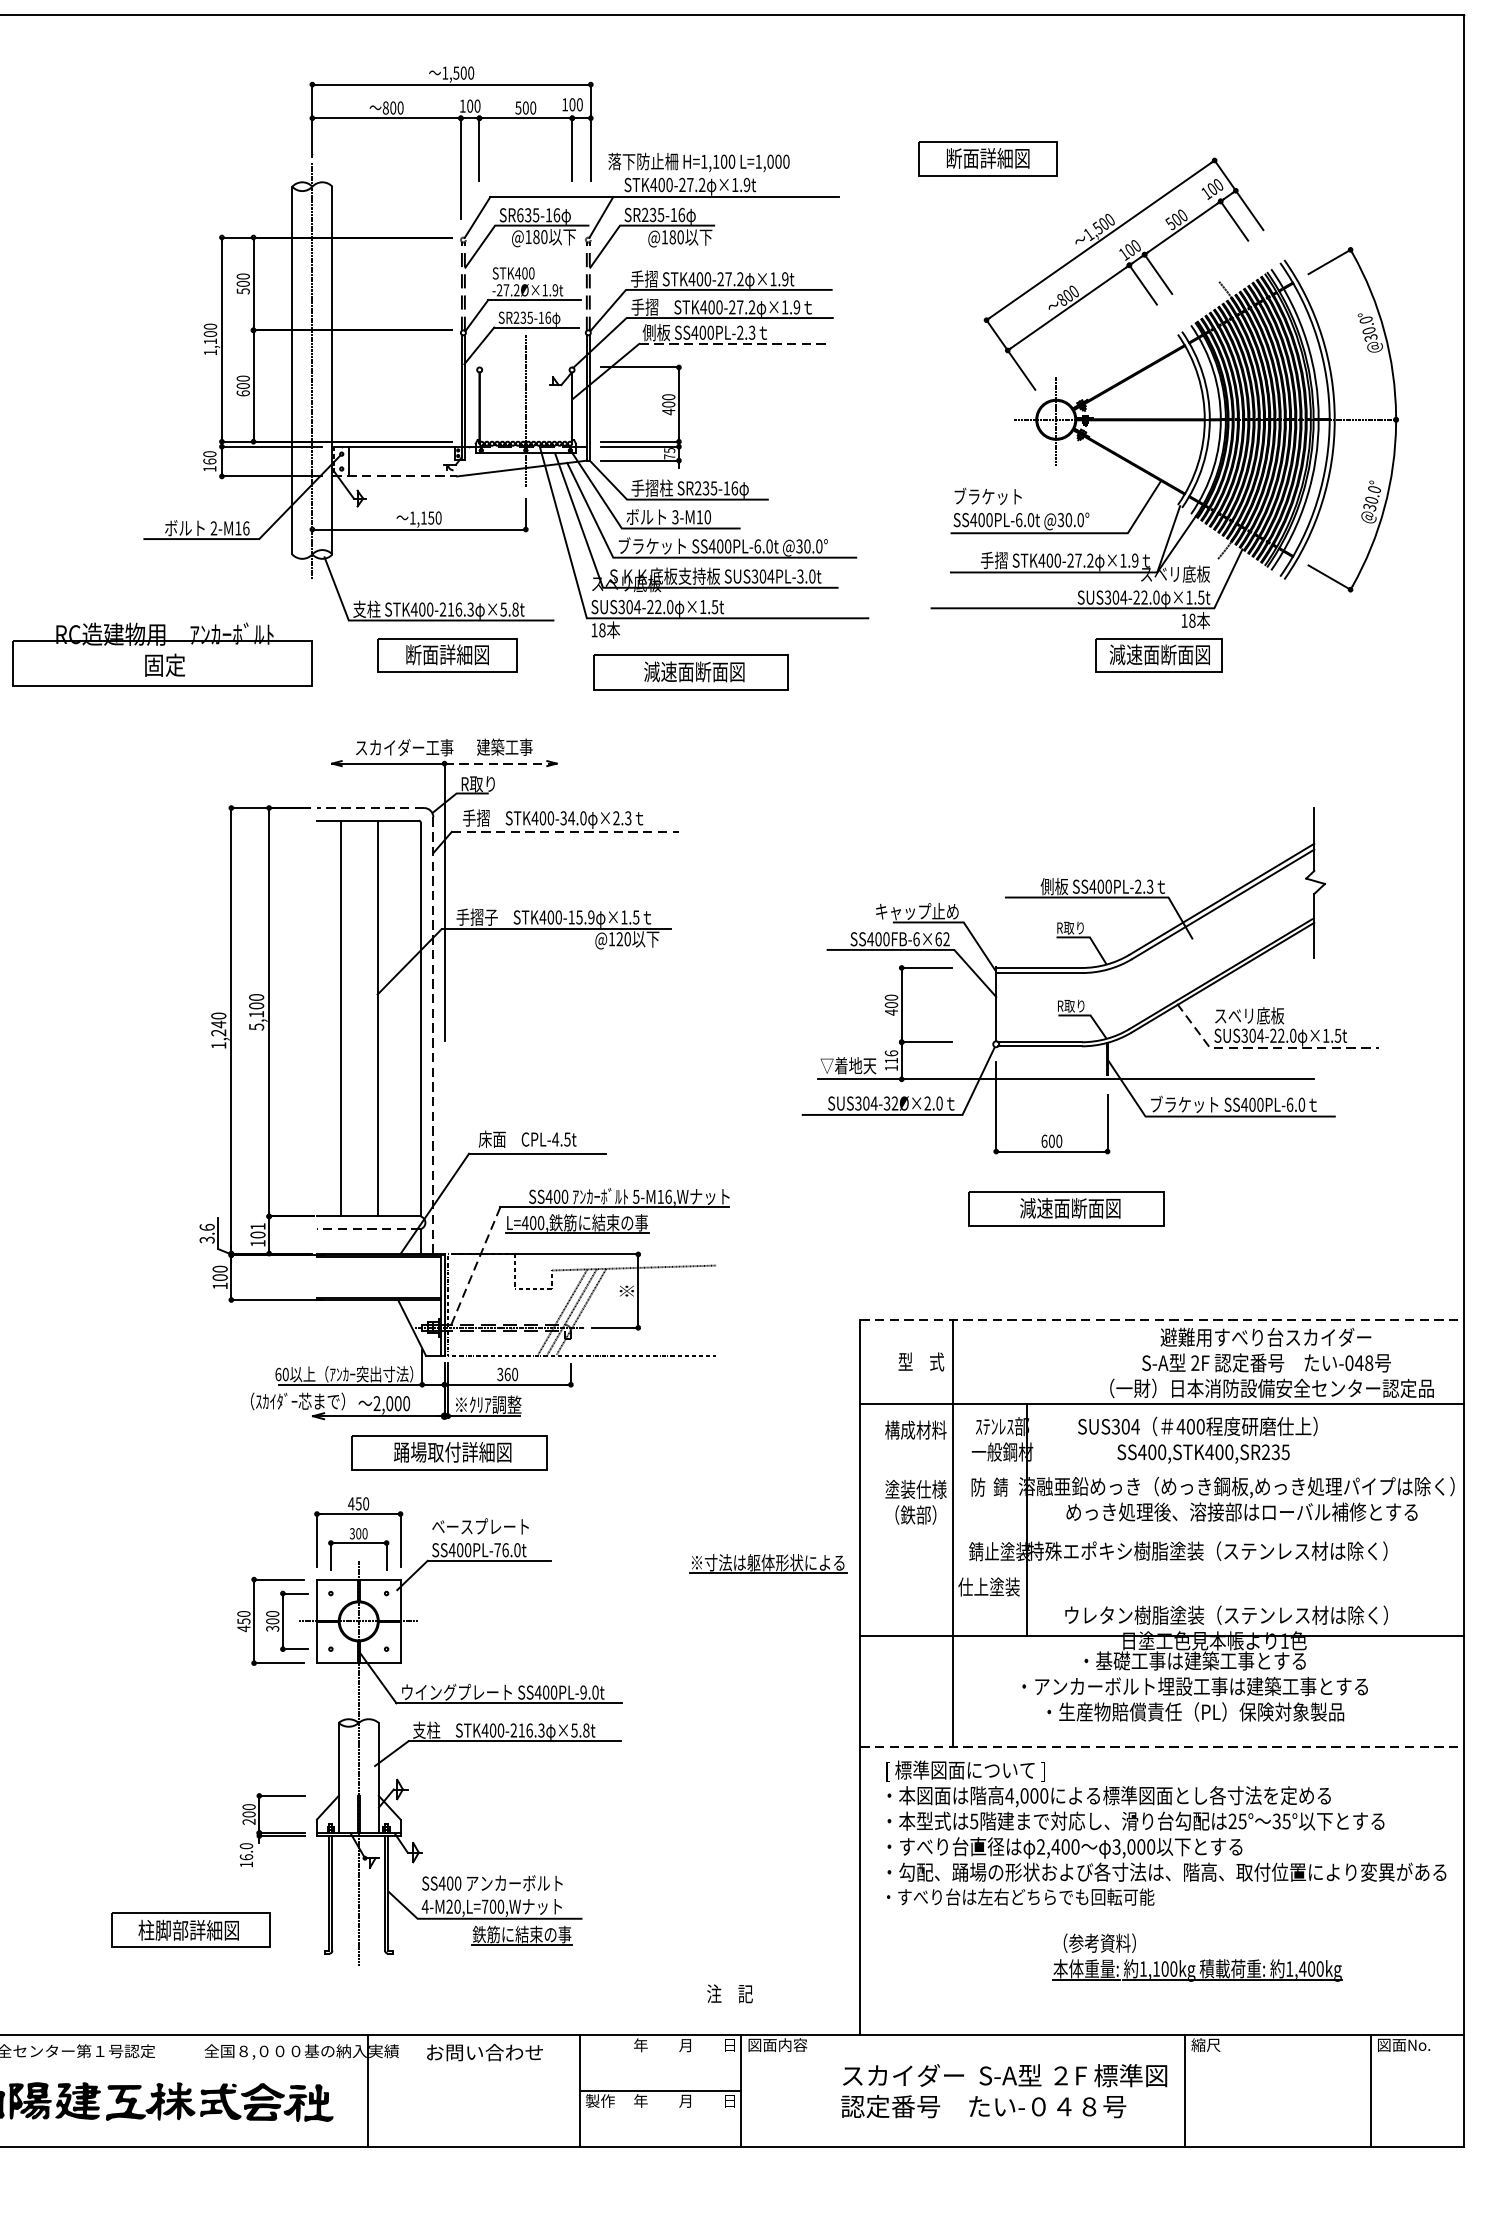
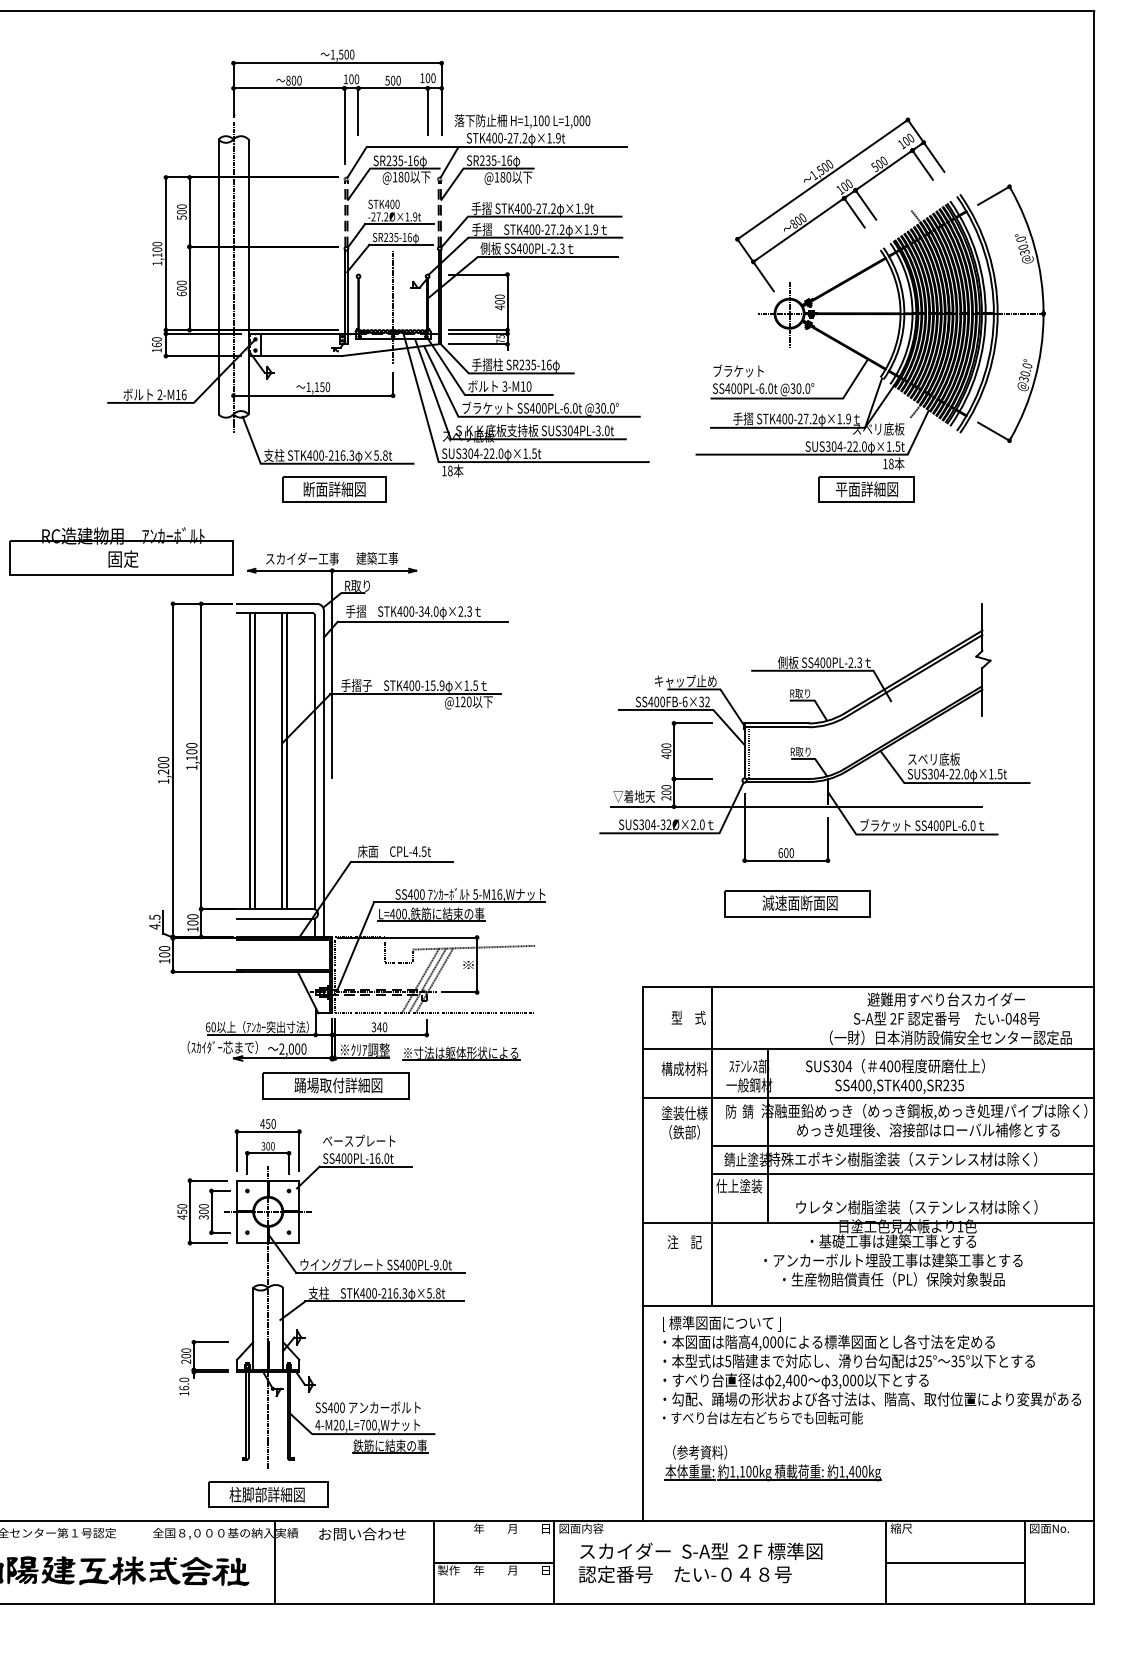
part: (987, 158) -> (738, 118), removed
text: (519, 214) -> (388, 160), SR635-16 -> SR235-16
line: (733, 344) -> (548, 257), dashed -> solid
line: (395, 477) -> (295, 356), dashed -> solid
part: (162, 654) -> (121, 551), moved
text: (1159, 654) -> (866, 489), 減速面断面図 -> 平面詳細図
part: (690, 672) -> (516, 502), removed
line: (500, 763) -> (374, 570), dashed -> solid
line: (371, 807) -> (277, 603), dashed -> solid
line: (565, 831) -> (422, 621), dashed -> solid
text: (938, 938) -> (701, 701), SS400FB-6×62 -> SS400FB-6×32
line: (1002, 1006) -> (749, 752), added
line: (335, 1018) -> (250, 761), added
line: (383, 1018) -> (286, 761), added
text: (218, 1024) -> (163, 765), 1,240 -> 1,200
text: (256, 1026) -> (191, 767), 5,100 -> 1,100
line: (432, 1034) -> (323, 773), dashed -> solid
line: (1267, 1048) -> (947, 783), dashed -> solid
text: (891, 1060) -> (666, 792), 116 -> 200
text: (257, 1226) -> (192, 916), 101 -> 100
line: (368, 1228) -> (275, 918), dashed -> solid
text: (206, 1232) -> (154, 921), 3.6 -> 4.5
line: (475, 1266) -> (355, 946), dashed -> solid
line: (1163, 1319) -> (869, 986), dashed -> solid
text: (507, 1374) -> (379, 1027), 360 -> 340
line: (1161, 1468) -> (868, 1097), added
line: (1208, 1533) -> (903, 1146), added
text: (496, 1550) -> (371, 1158), SS400PL-76.0t -> SS400PL-16.0t
part: (768, 1563) -> (461, 1053), moved
line: (1208, 1571) -> (903, 1174), added
line: (1163, 1748) -> (869, 1306), dashed -> solid
part: (190, 1929) -> (268, 1494), moved
part: (1196, 1958) -> (772, 1463), moved
text: (729, 1994) -> (684, 1242), moved
text: (1004, 2090) -> (700, 1562), moved
line: (1276, 2090) -> (954, 1562), added

